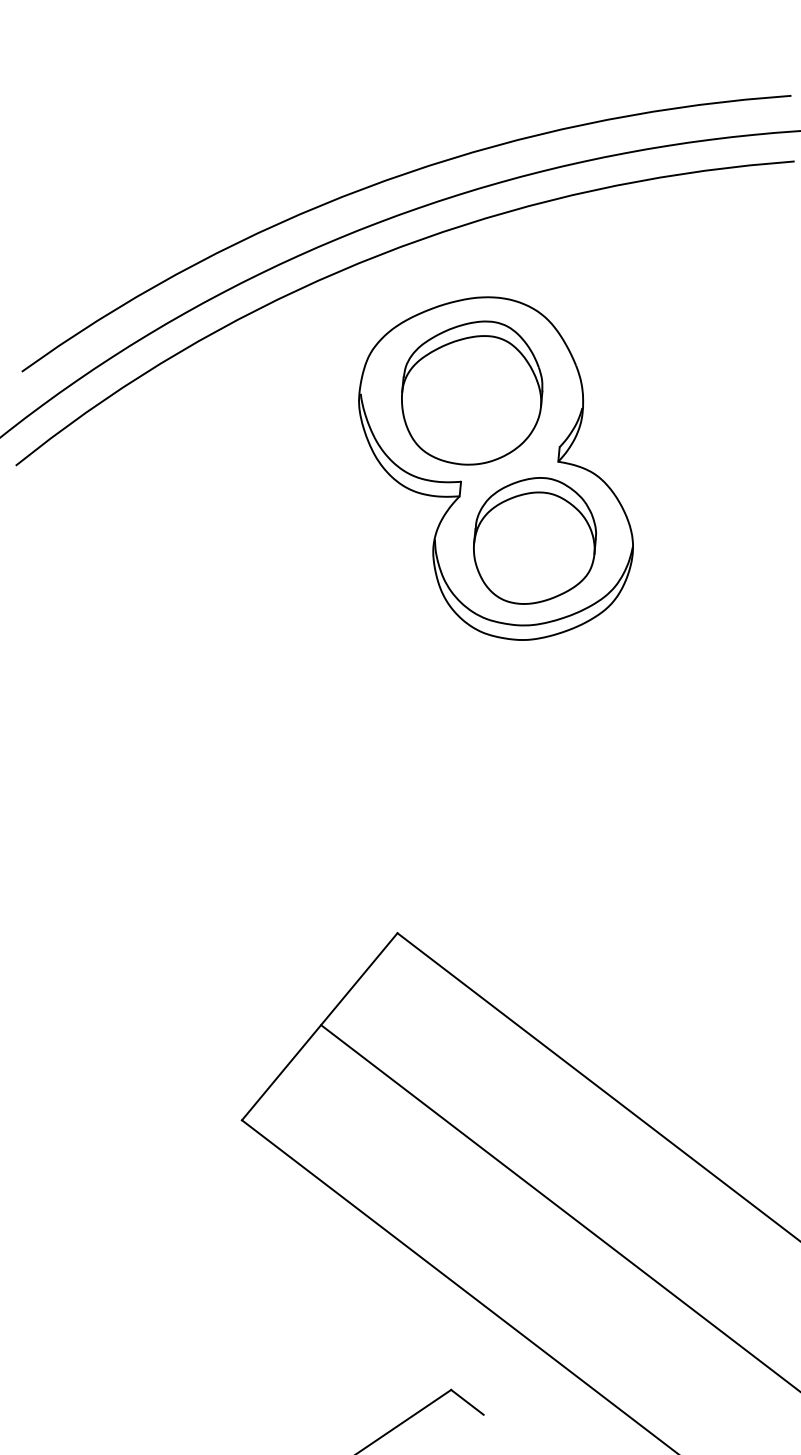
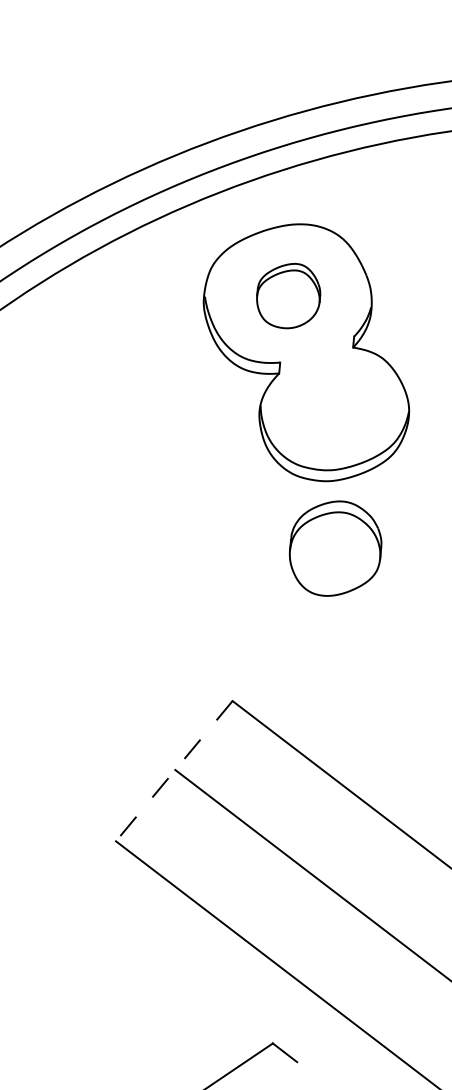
part: (472, 392) -> (288, 295), size x0.6
part: (534, 540) -> (335, 548), moved
line: (319, 1026) -> (174, 770), solid -> dashed

